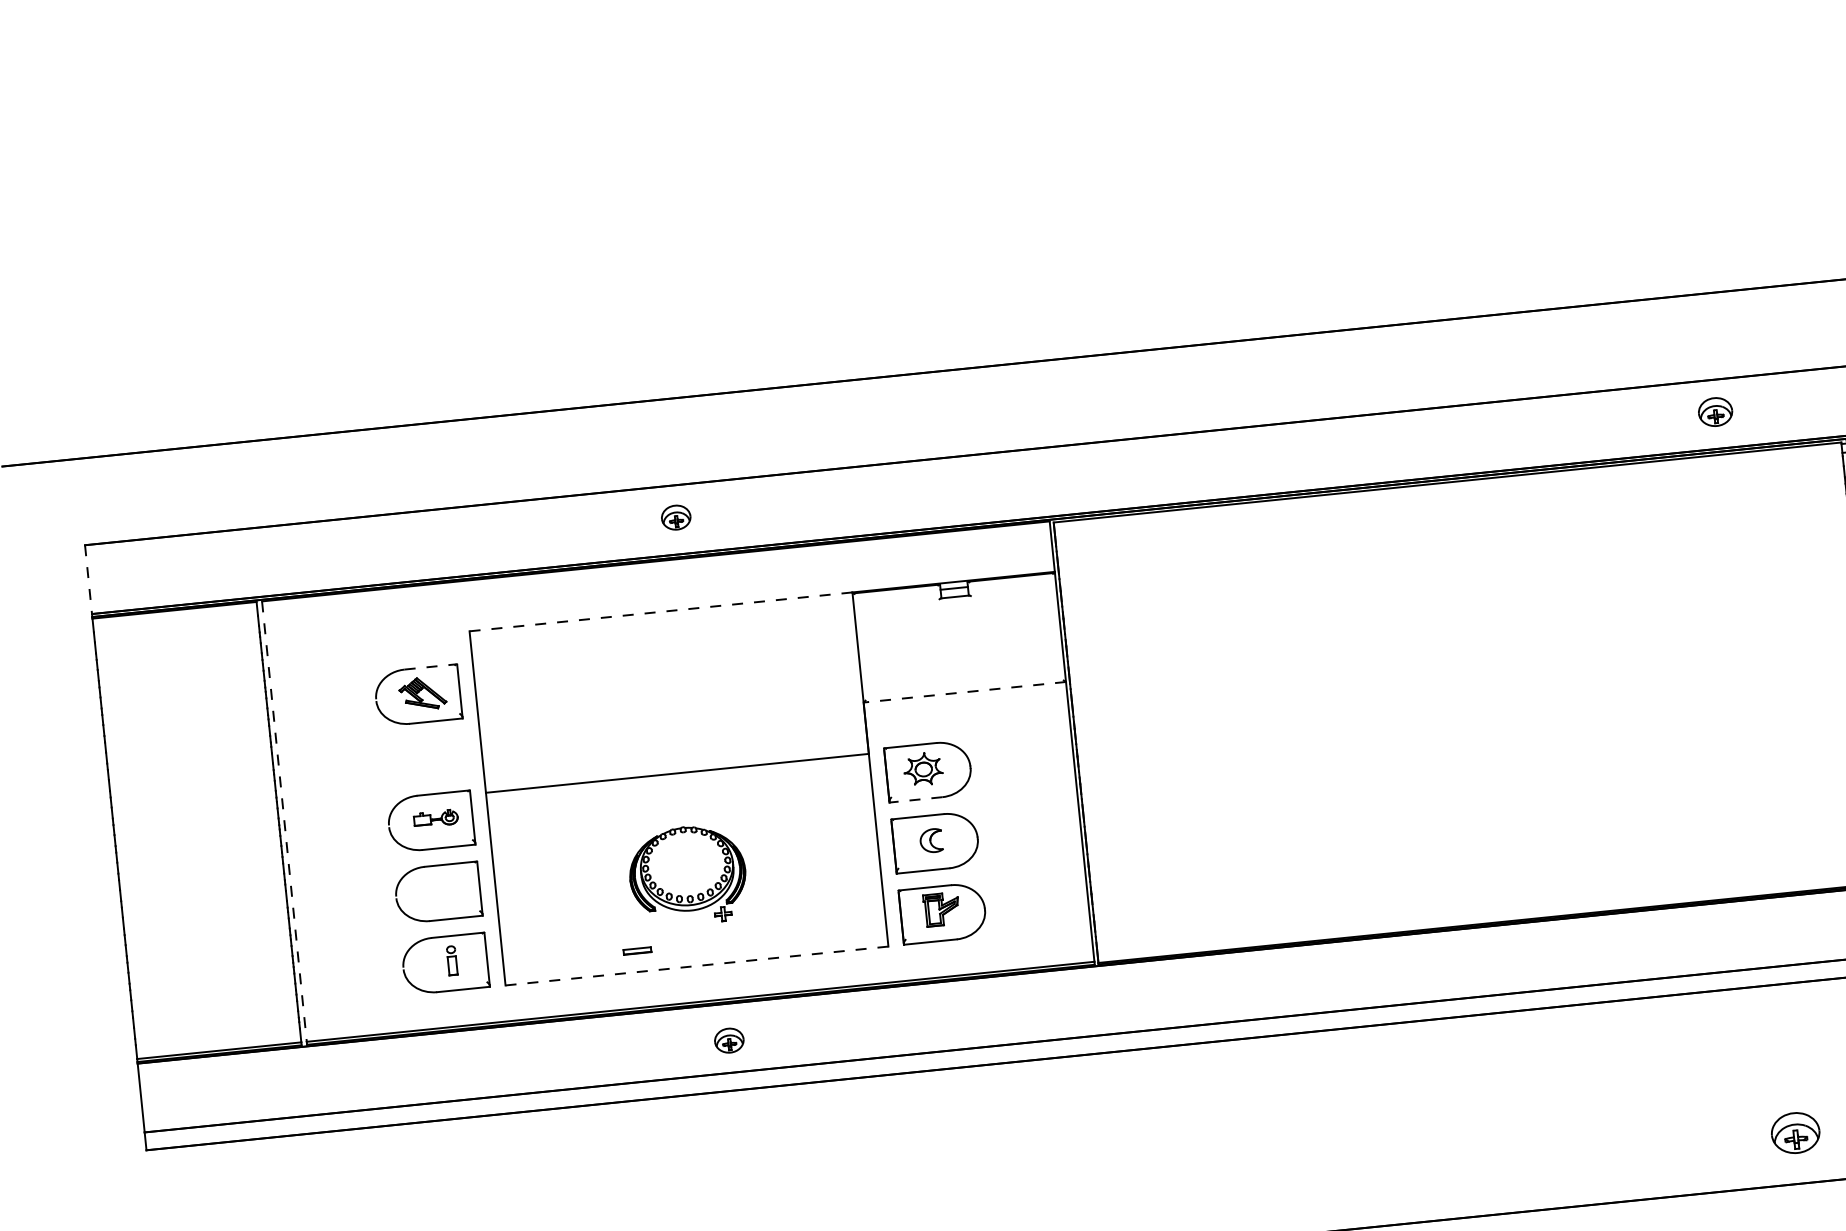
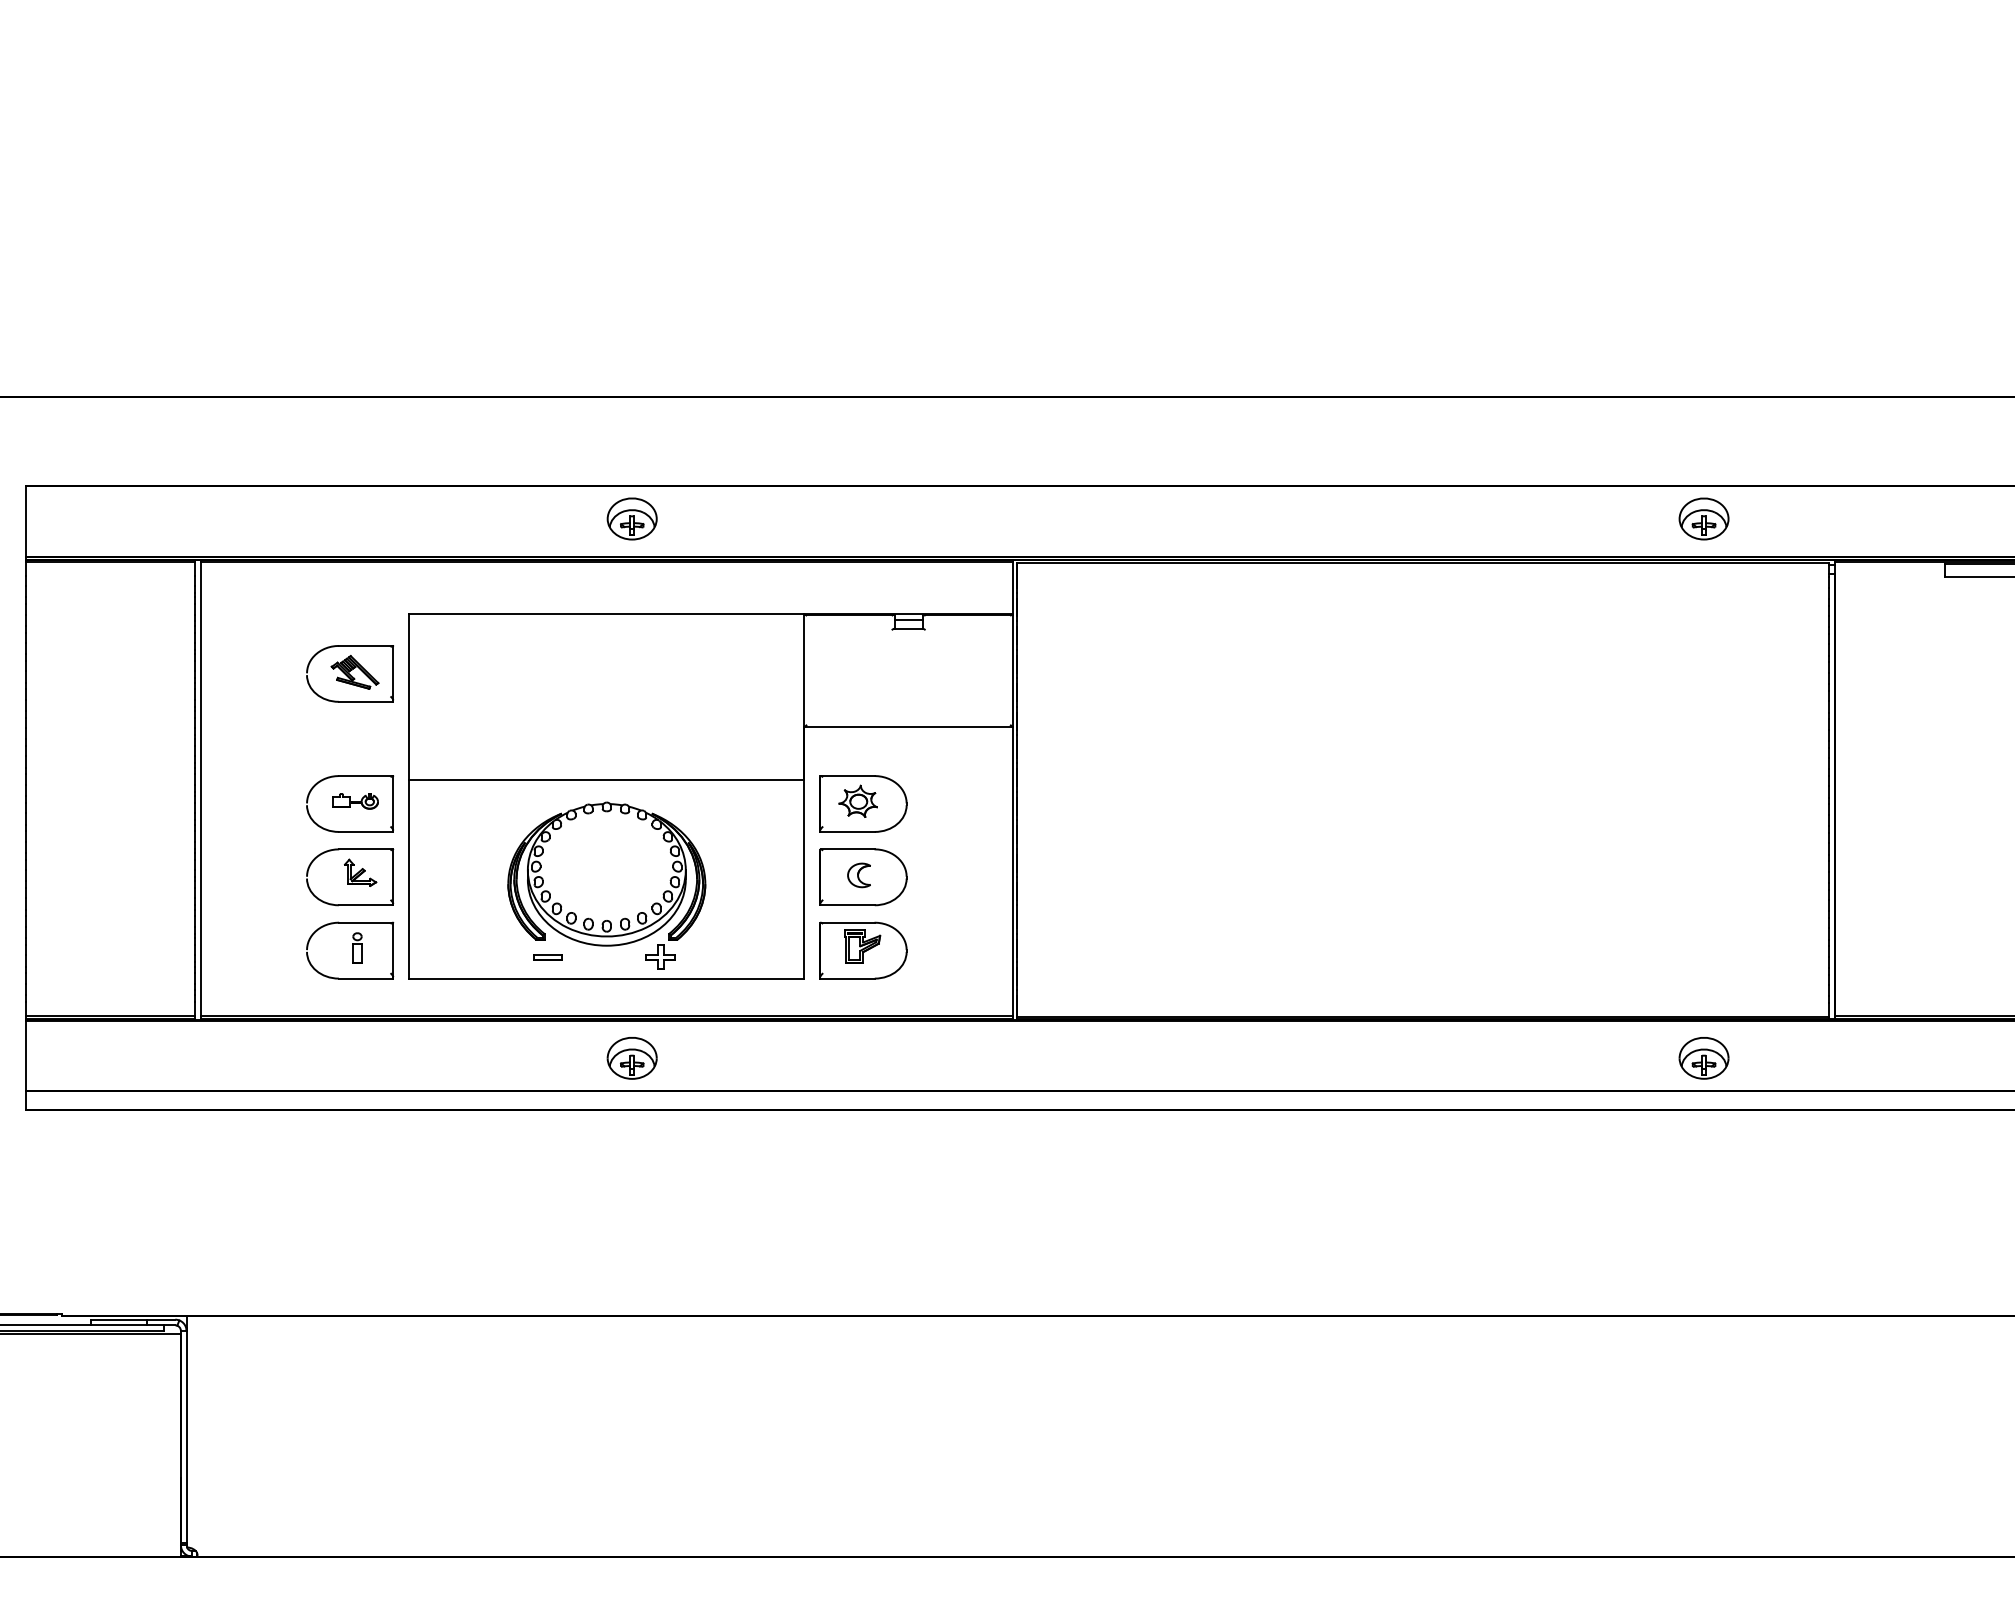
part: (1714, 411) -> (1703, 518), size x1.43
part: (675, 517) -> (631, 518), size x1.67
line: (88, 579) -> (25, 521), dashed -> solid
line: (661, 611) -> (607, 613), dashed -> solid
line: (431, 666) -> (366, 645), dashed -> solid
line: (964, 692) -> (908, 727), dashed -> solid
line: (915, 799) -> (847, 831), dashed -> solid
line: (284, 822) -> (200, 789), dashed -> solid
part: (687, 875) -> (606, 885), size x1.67
part: (447, 887) -> (360, 872), added
line: (696, 965) -> (606, 978), dashed -> solid
part: (728, 1040) -> (631, 1058), size x1.67
part: (1795, 1133) -> (1703, 1058), moved

